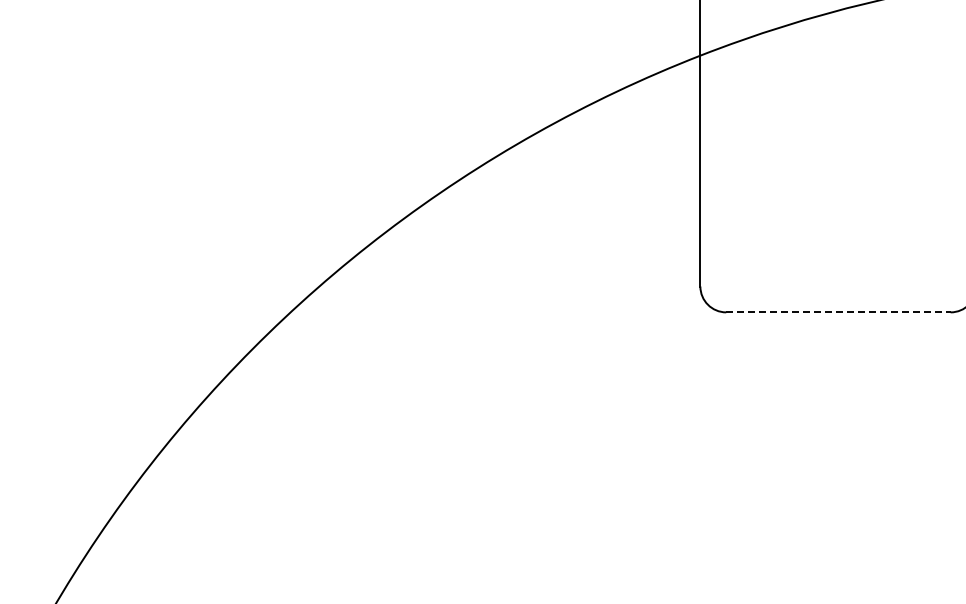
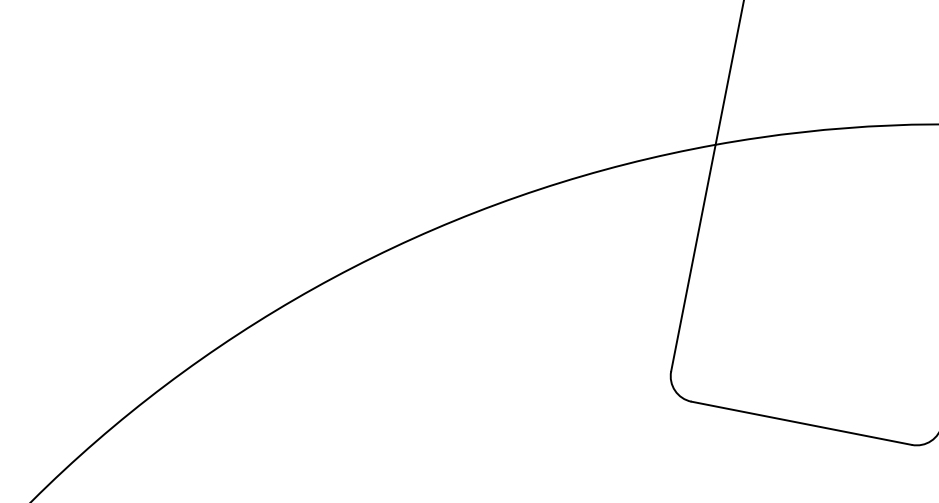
line: (838, 312) -> (801, 423), dashed -> solid

